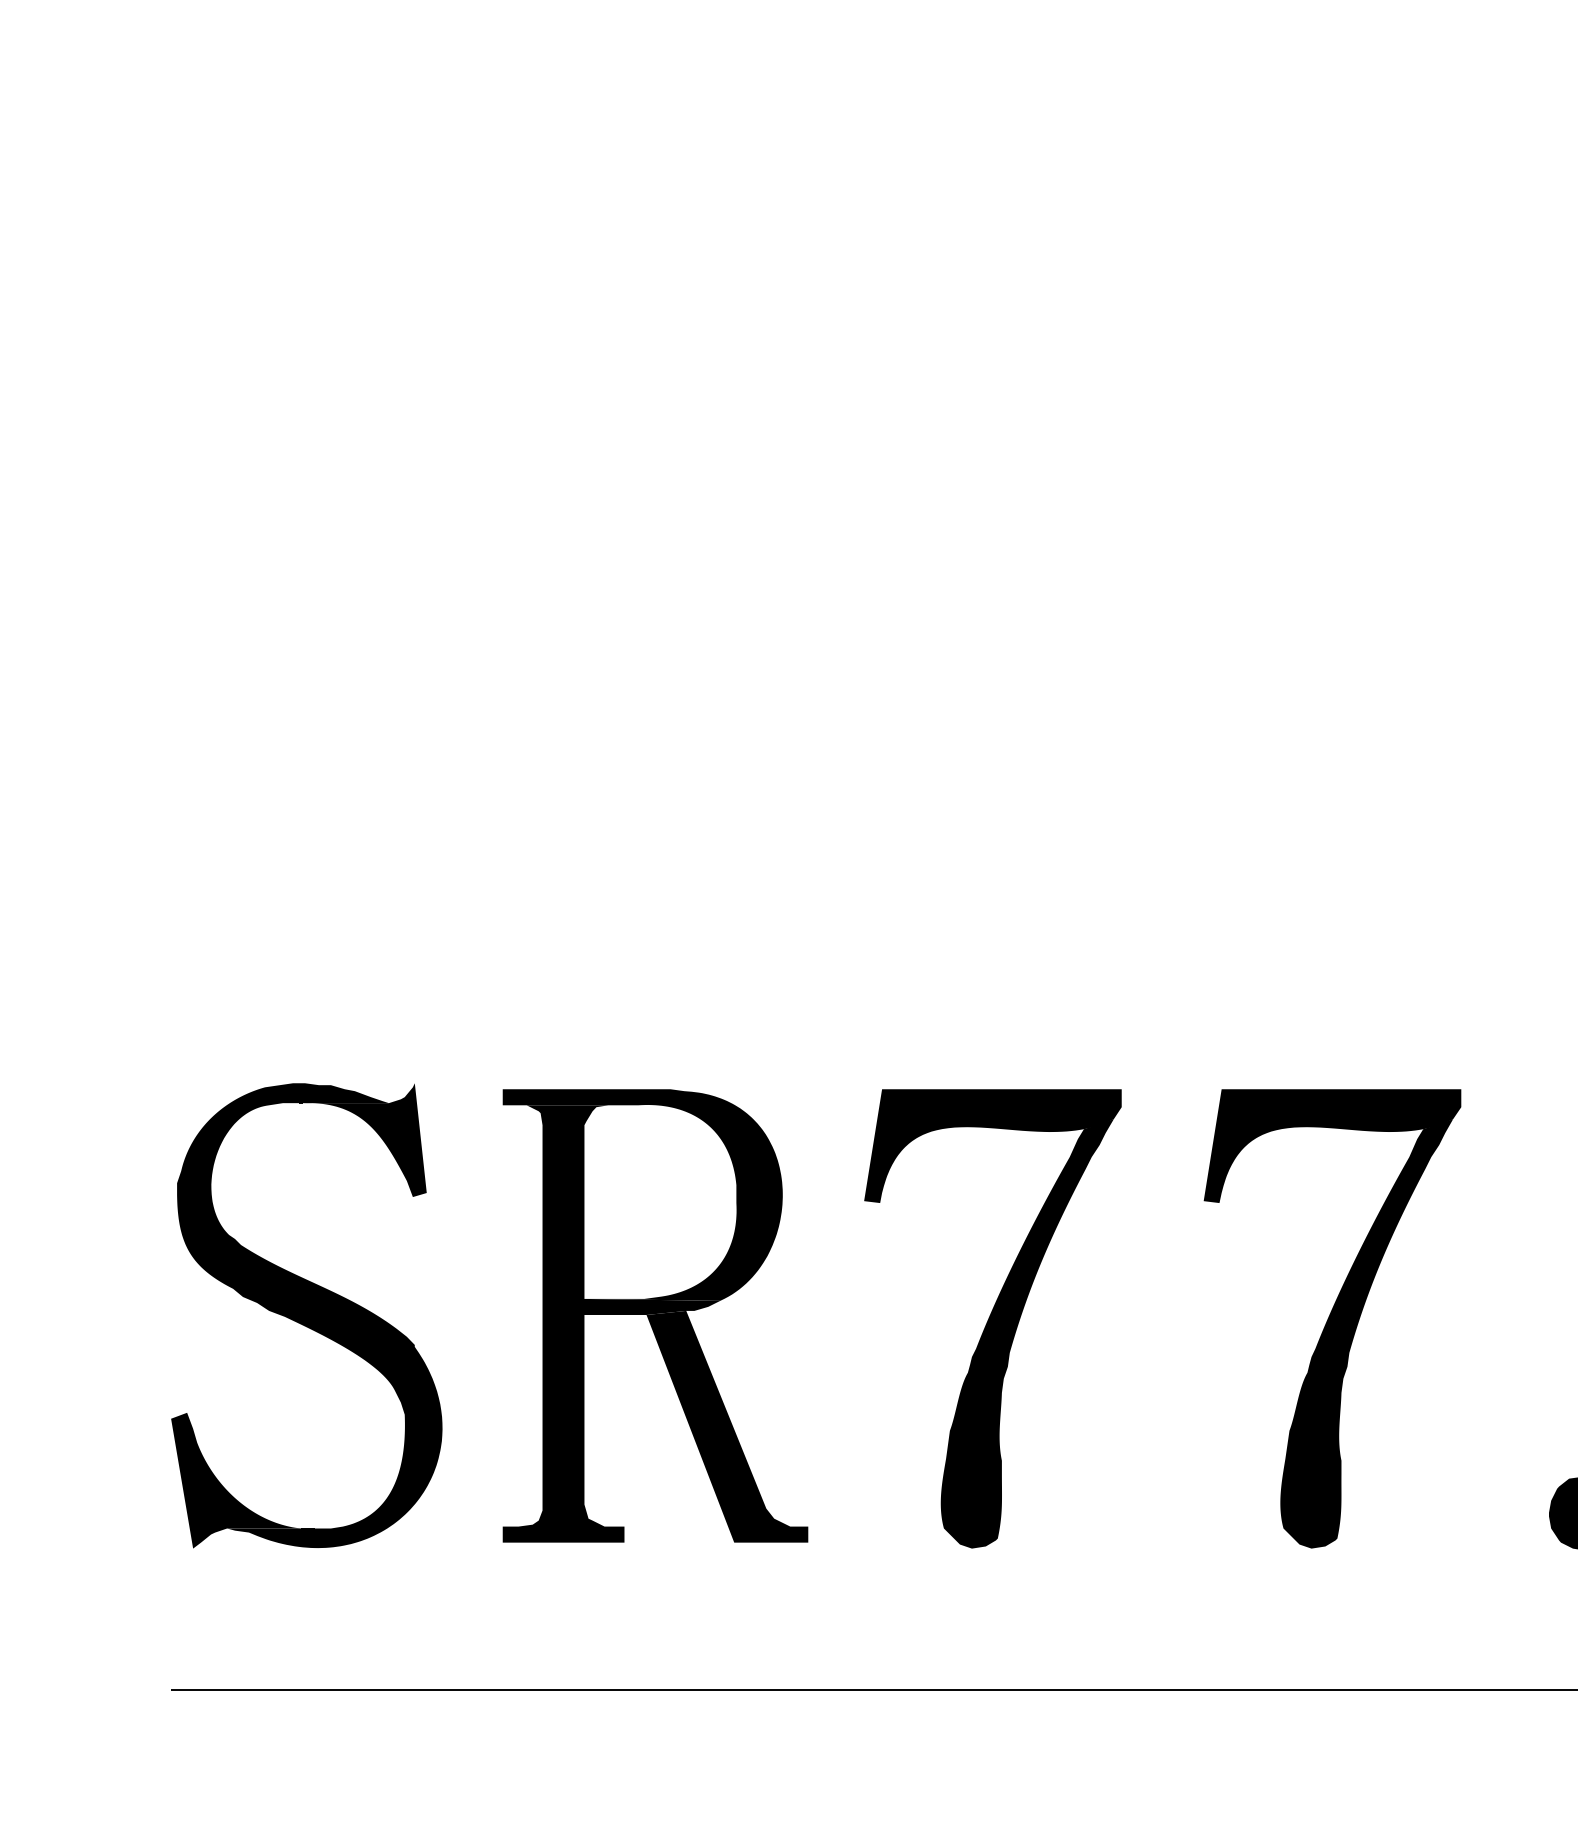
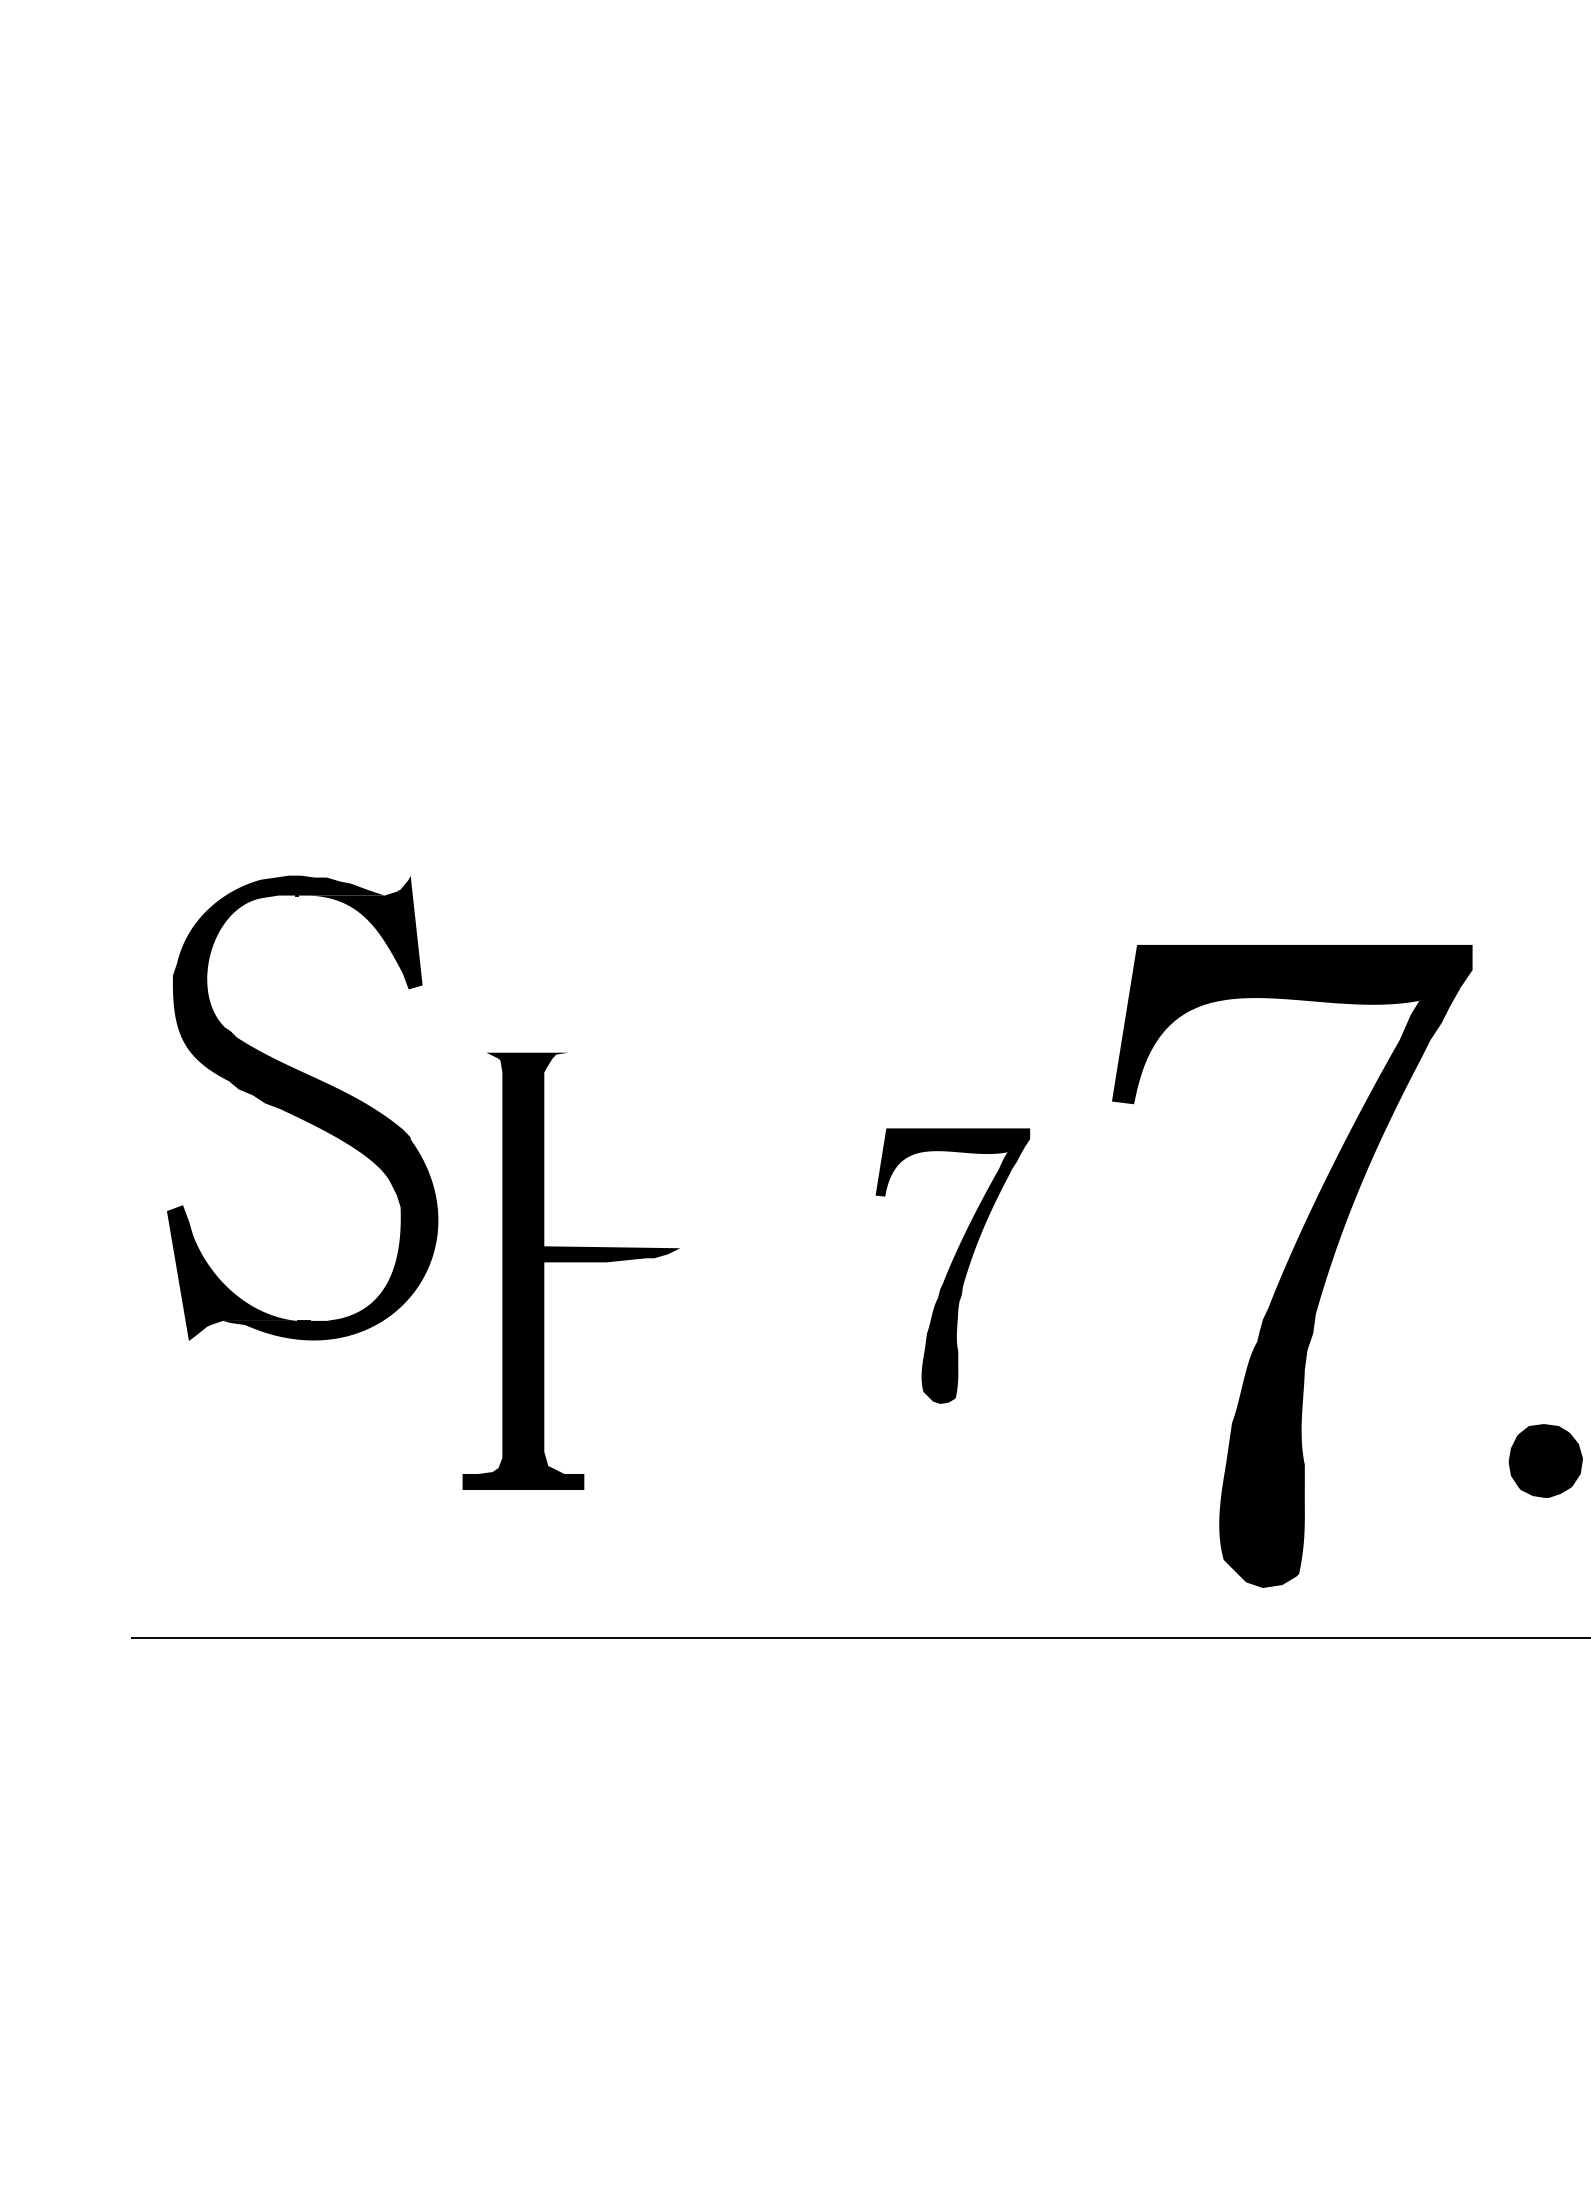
fill: (642, 1195) -> (602, 1142), removed
part: (306, 1315) -> (302, 1107), moved
part: (992, 1318) -> (952, 1265), size x0.6
part: (1332, 1318) -> (1292, 1265), size x1.4
fill: (727, 1427) -> (687, 1374), removed

